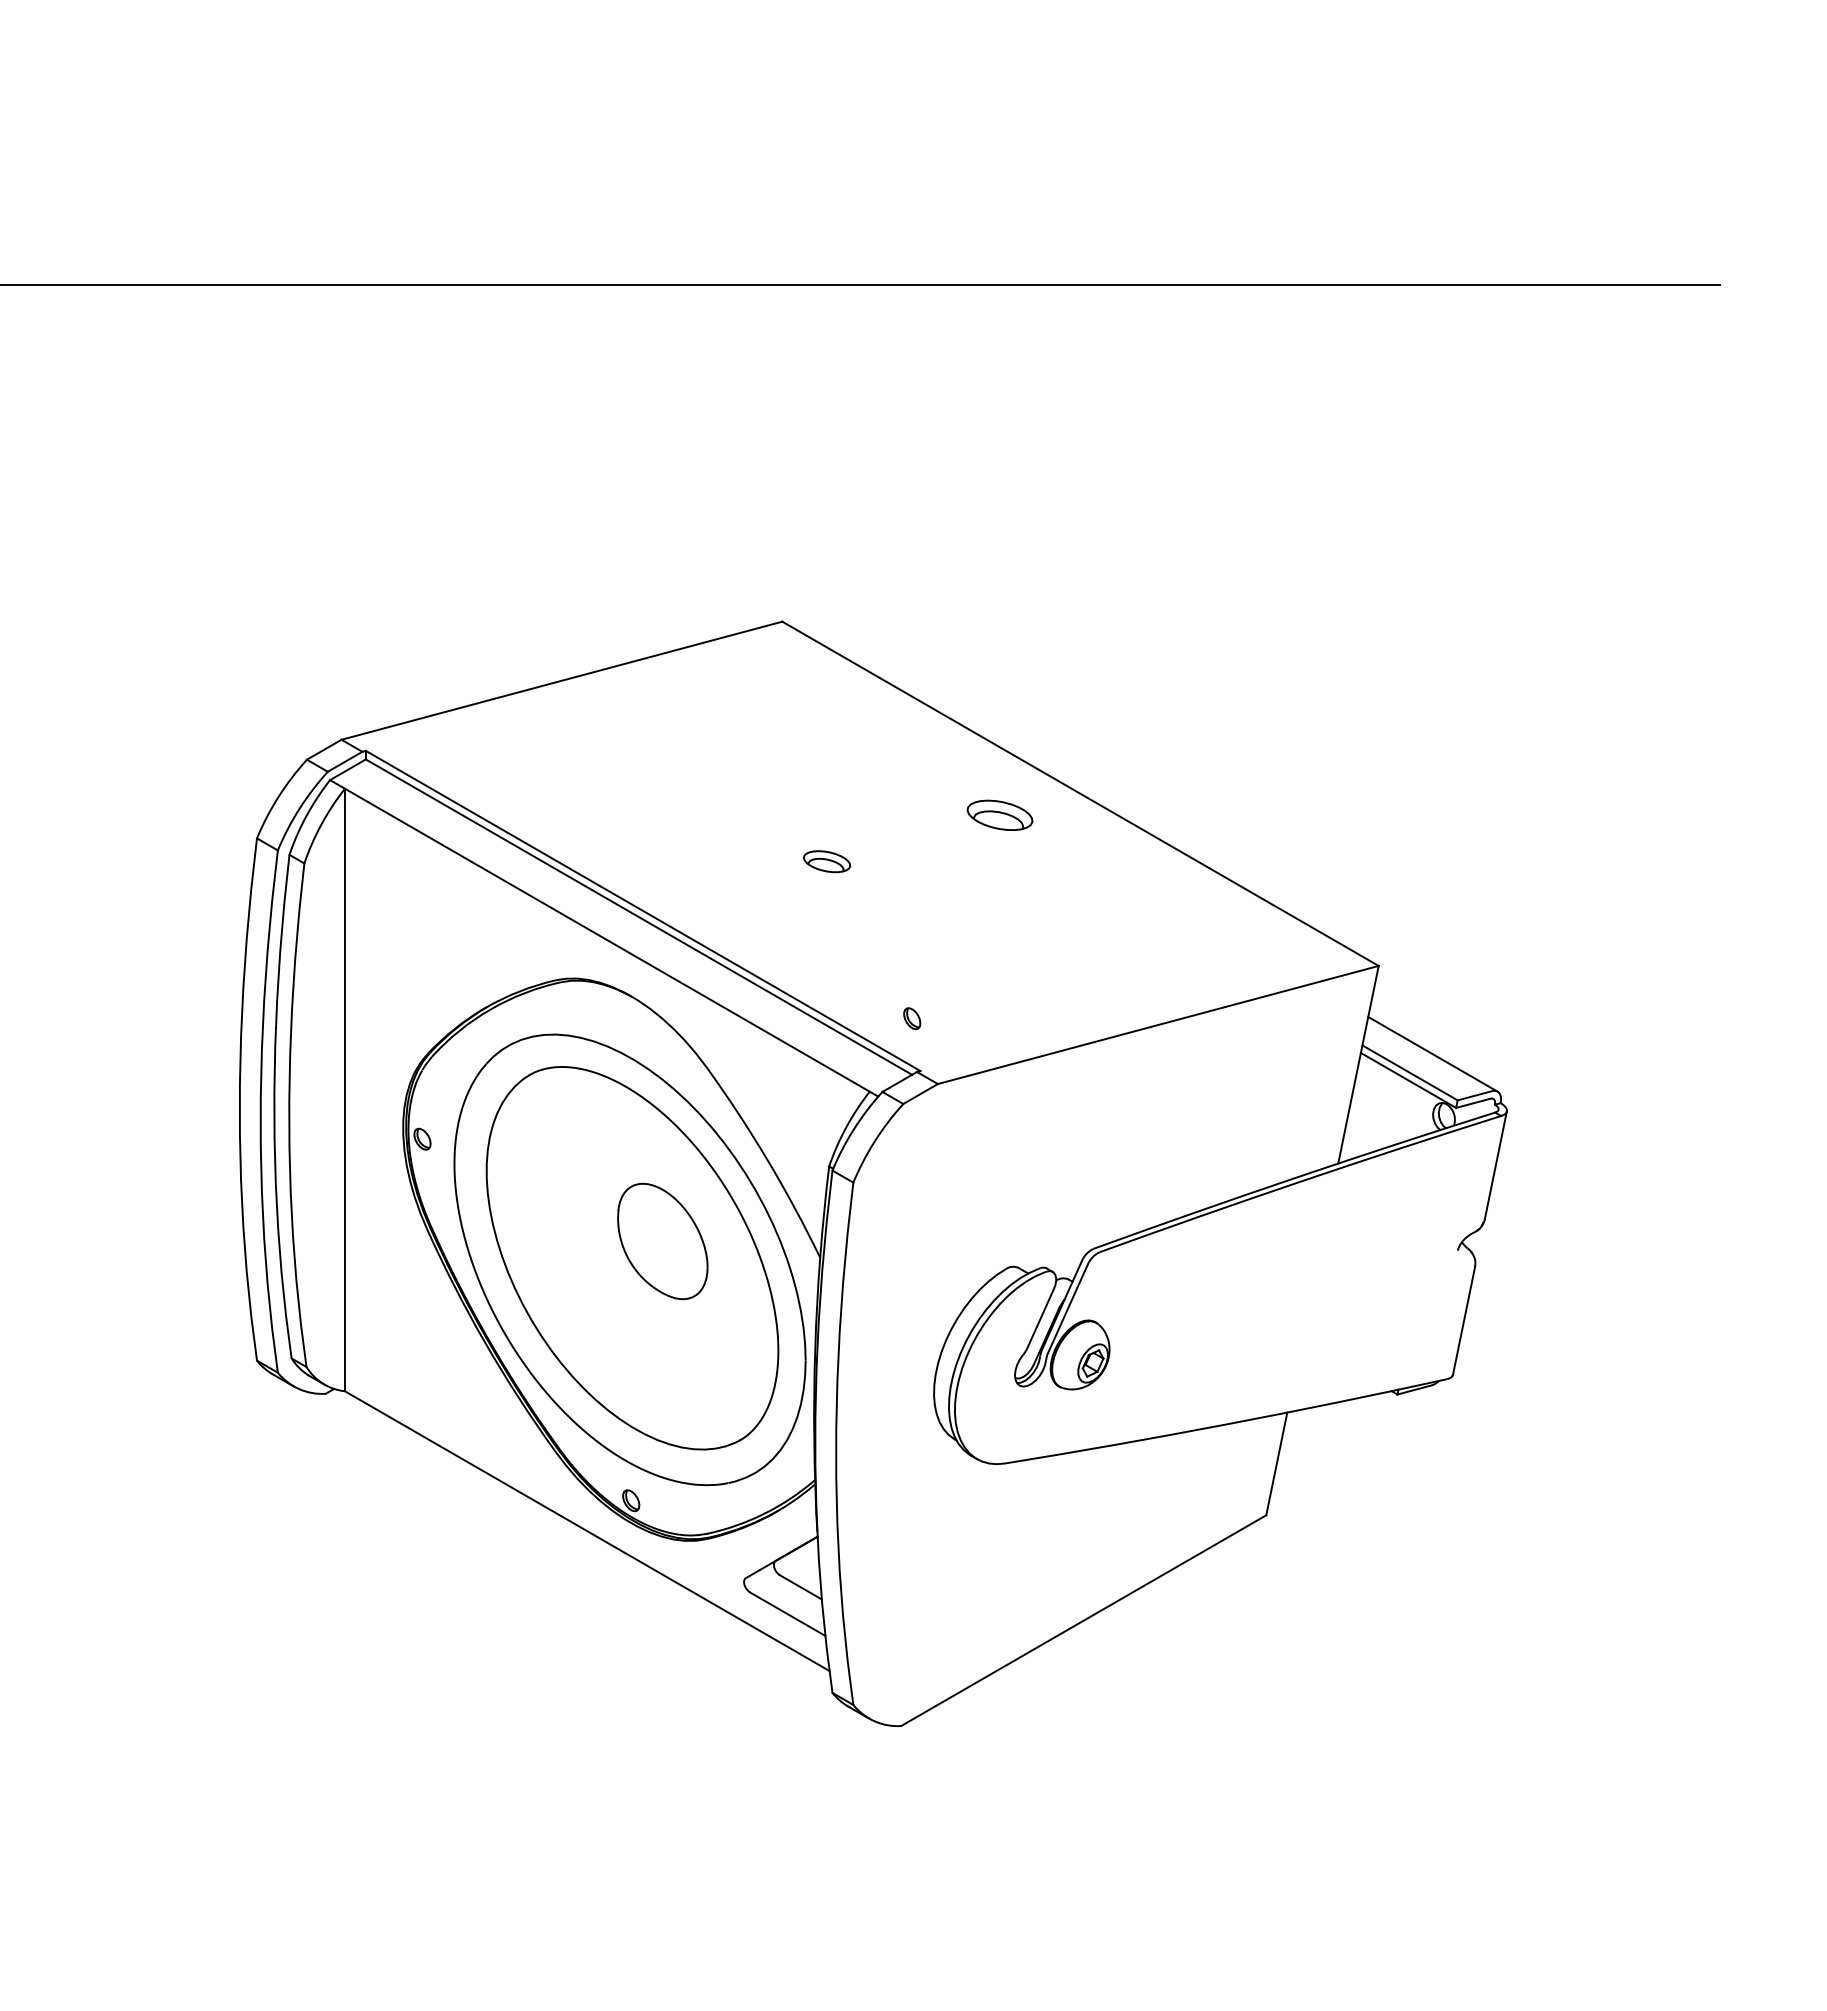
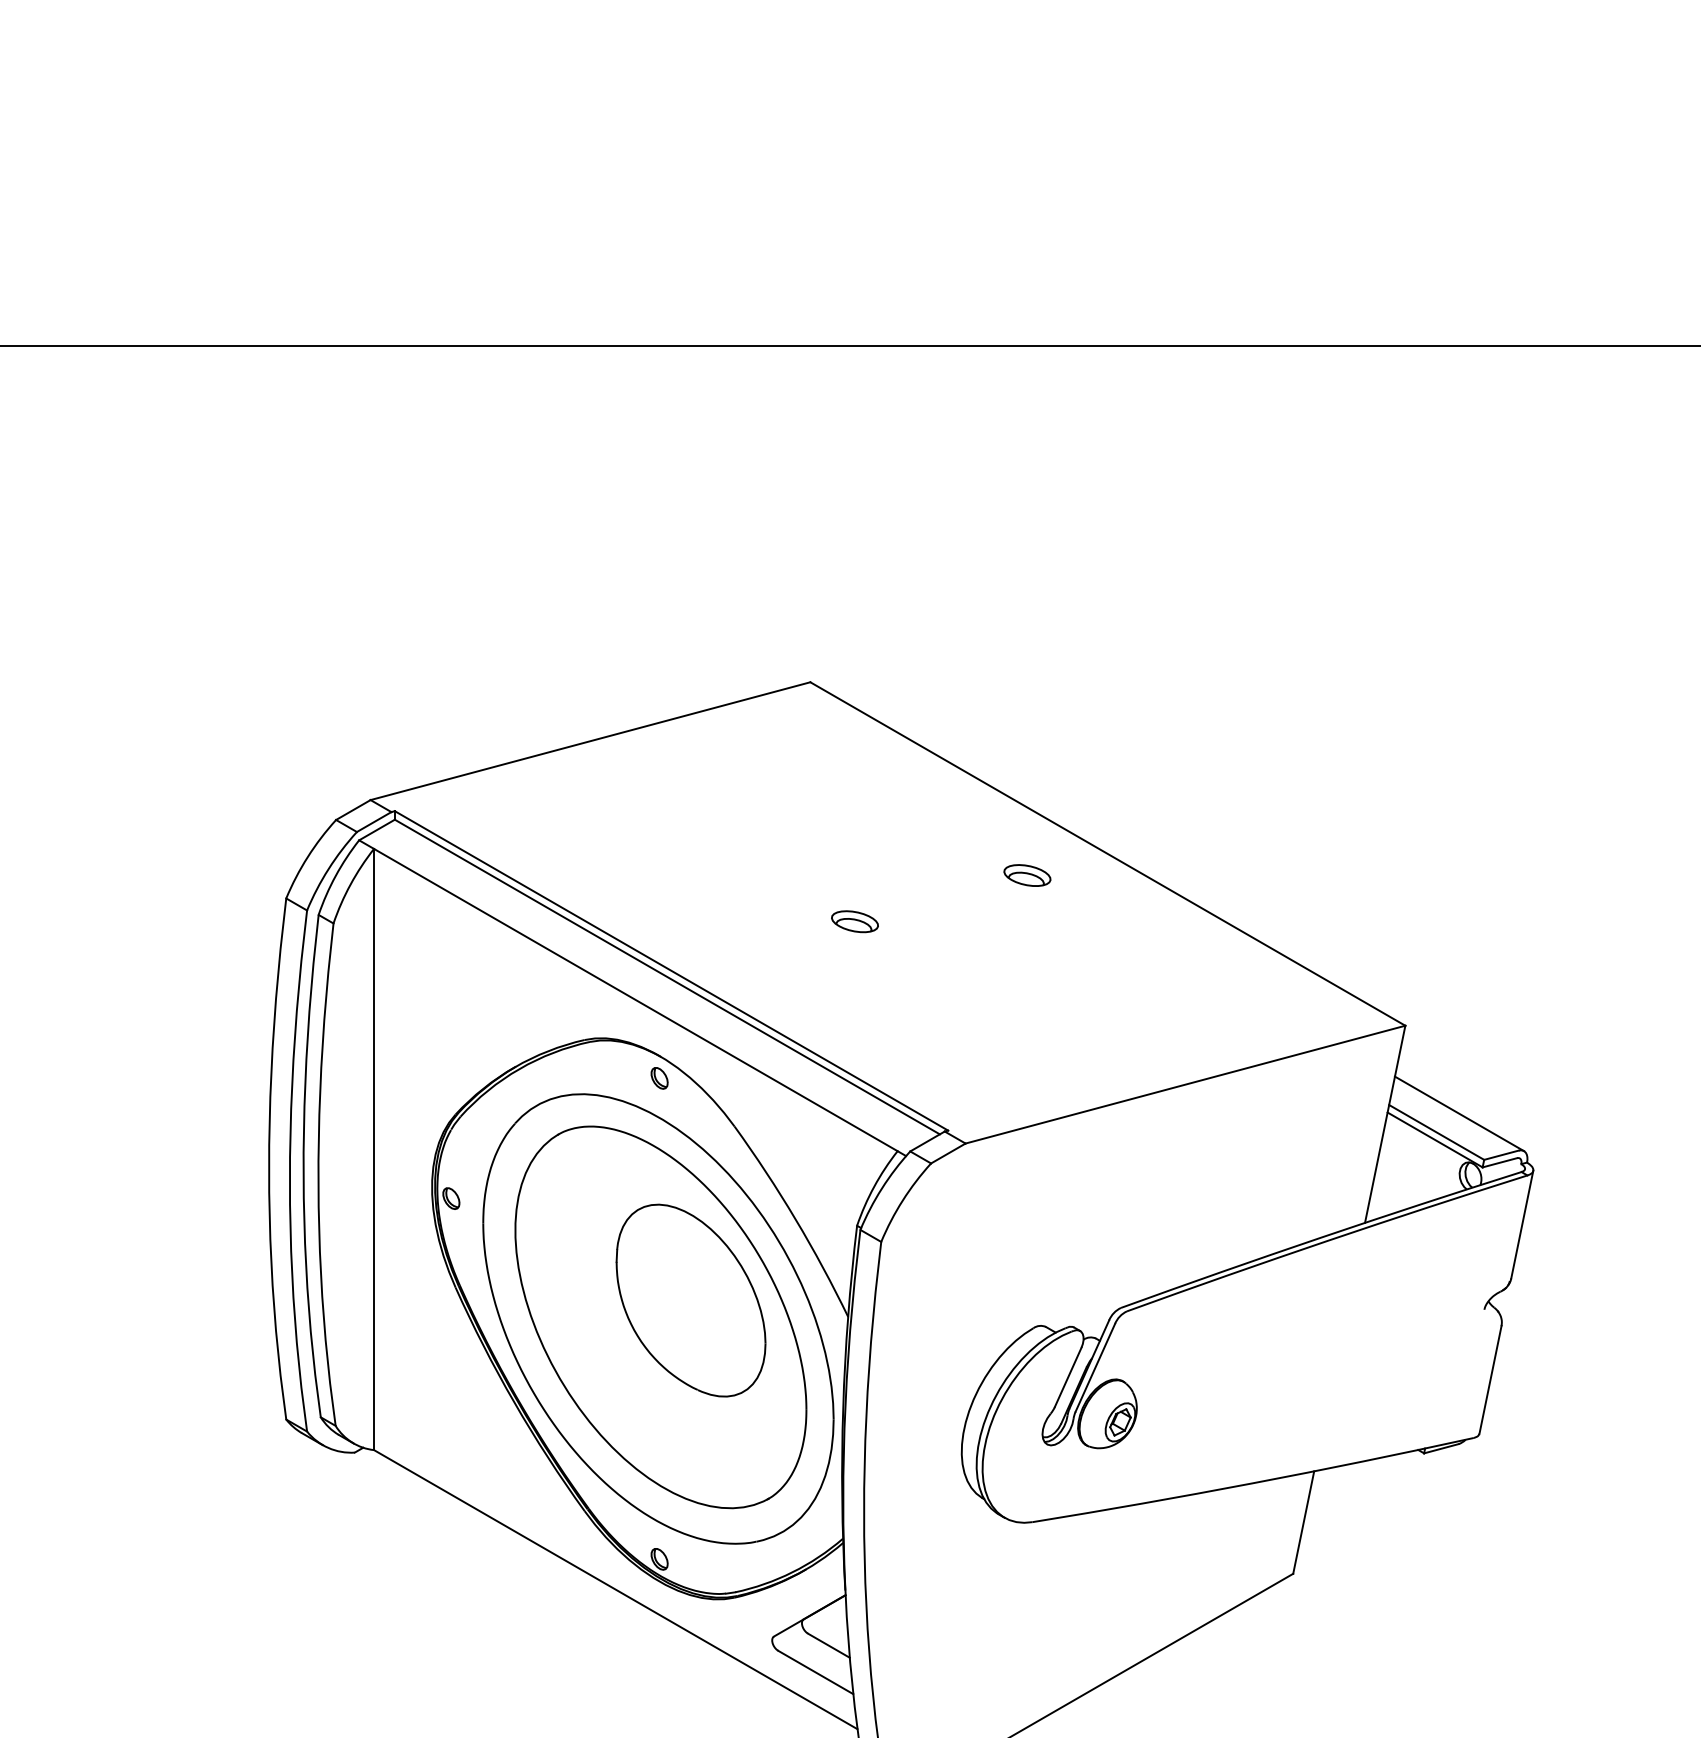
part: (999, 815) -> (1027, 875), size x0.71
part: (912, 1018) -> (659, 1078), moved
part: (662, 1241) -> (690, 1300), size x1.67

